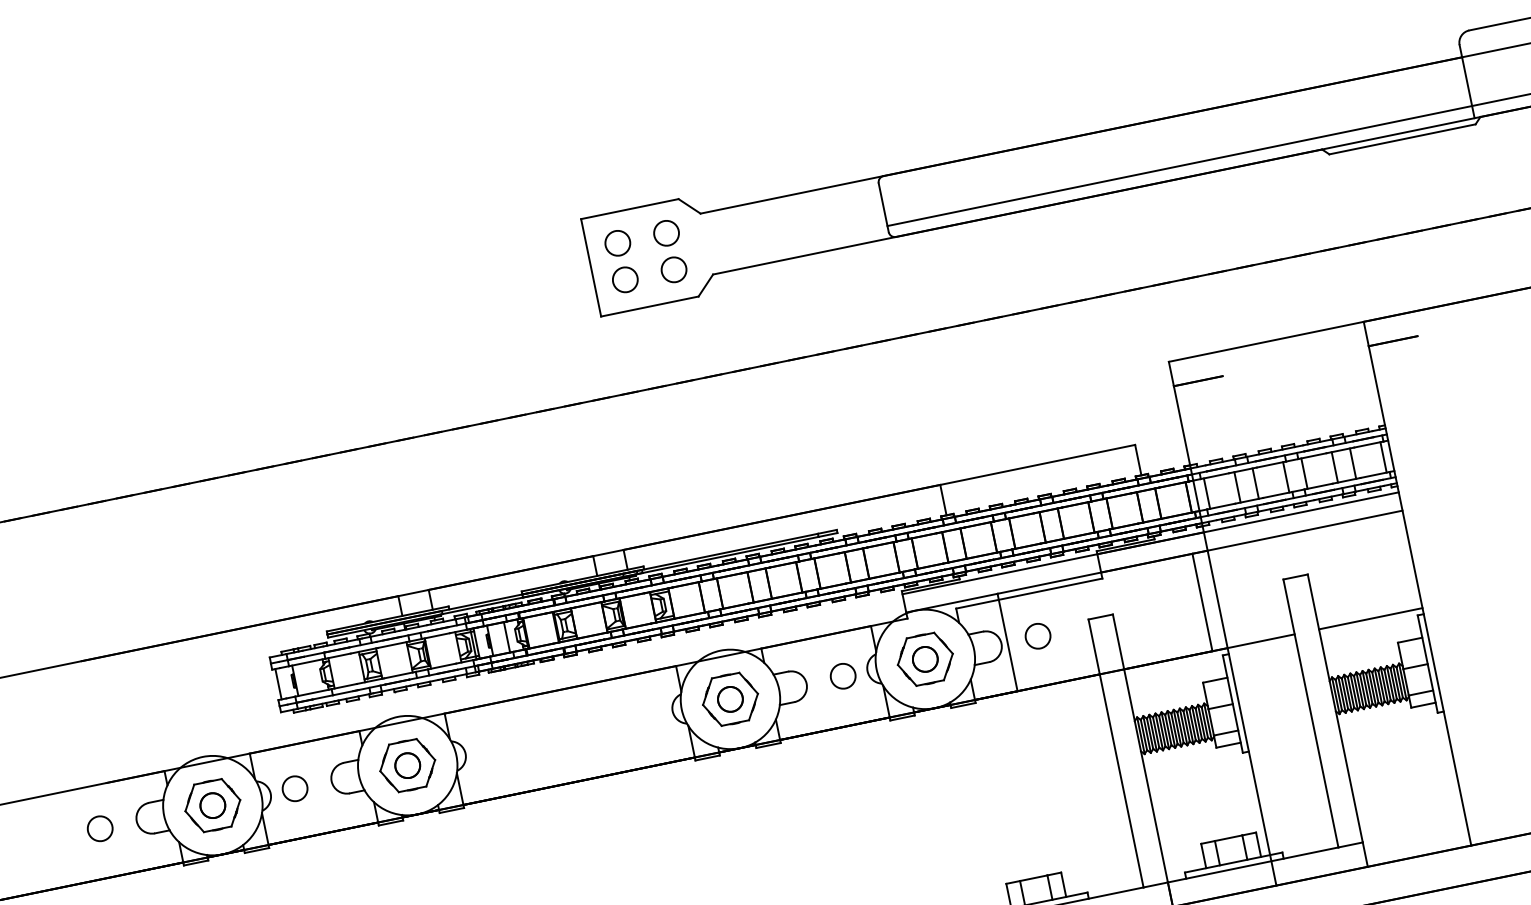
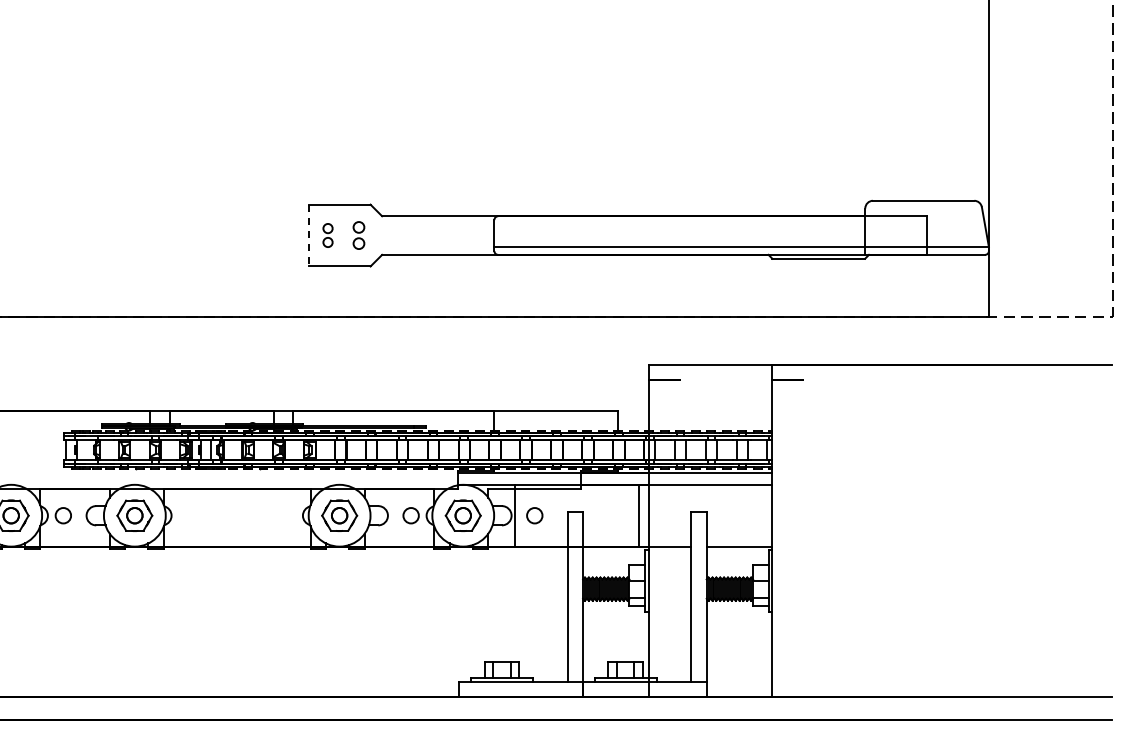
part: (669, 251) -> (358, 235), size x0.7
part: (620, 261) -> (327, 235), size x0.6
line: (590, 267) -> (308, 235), solid -> dashed

